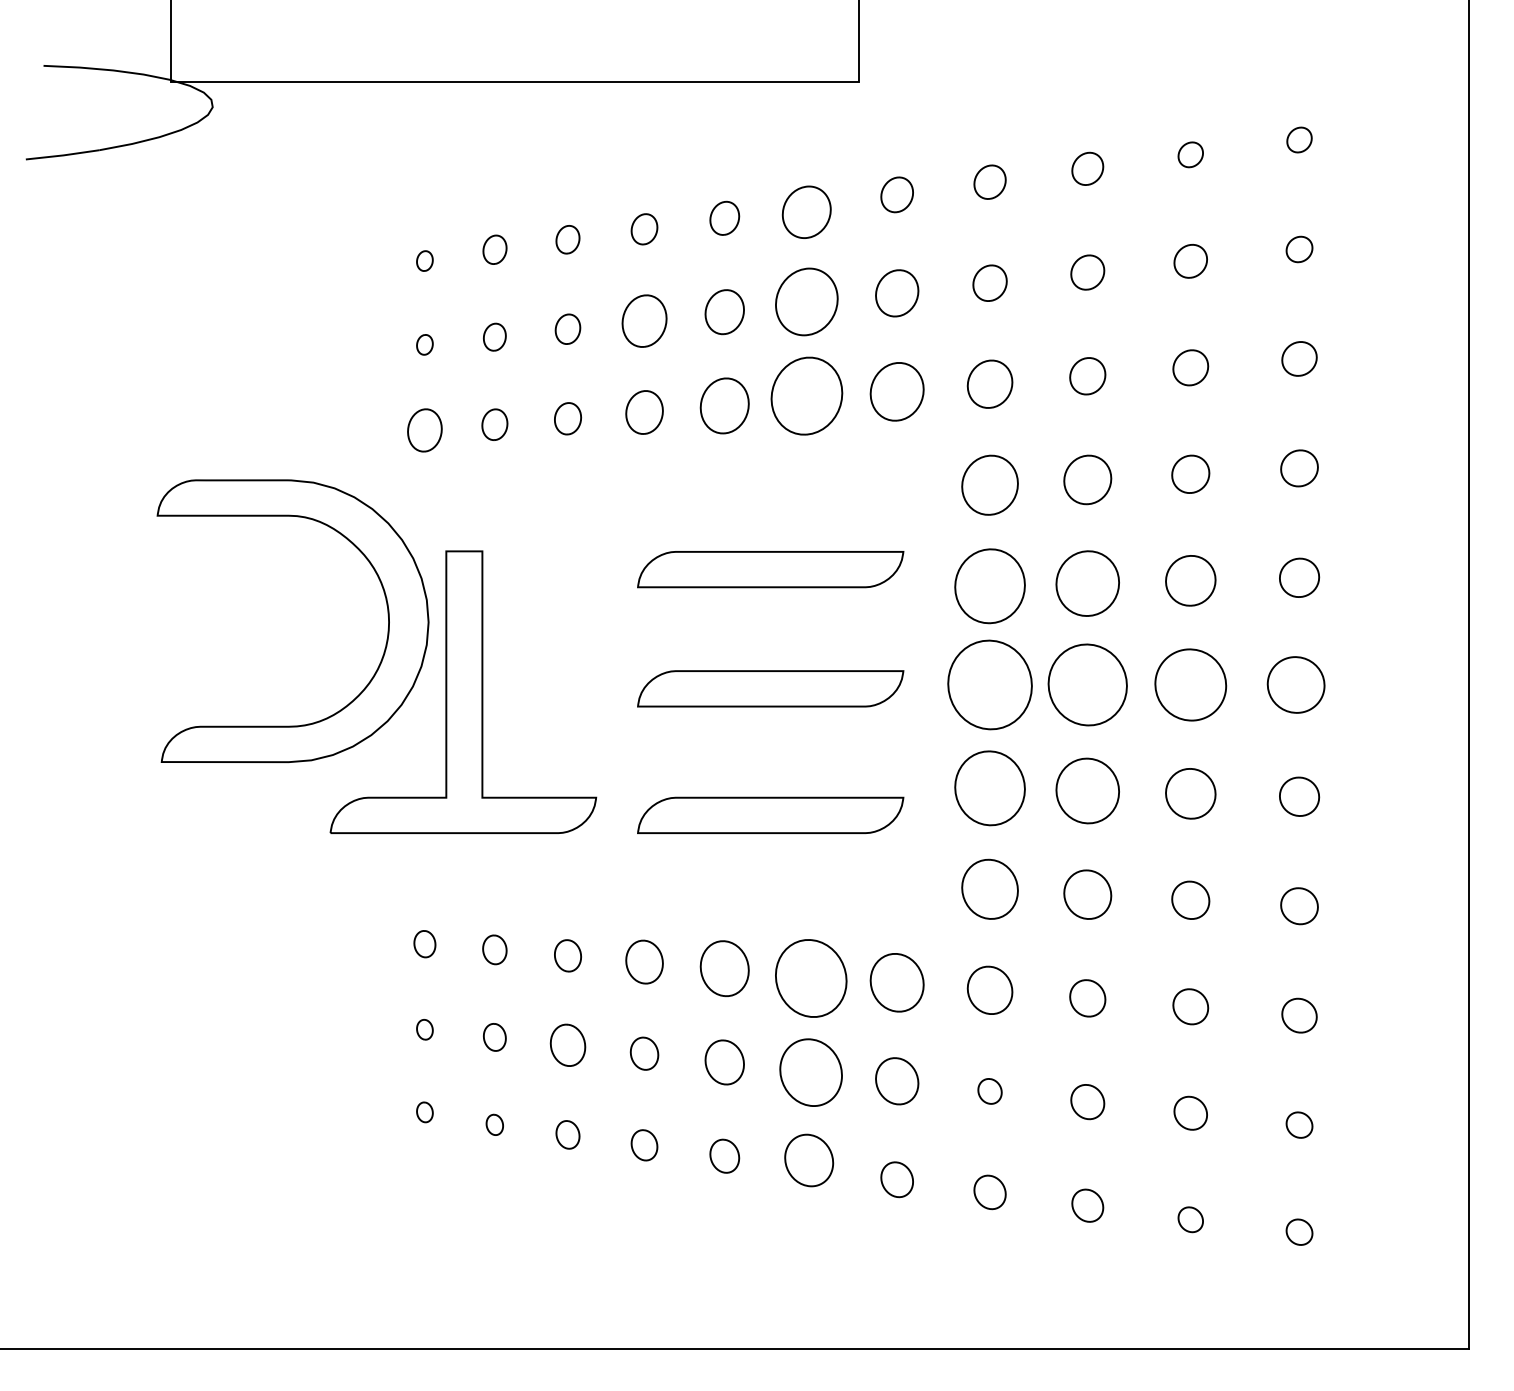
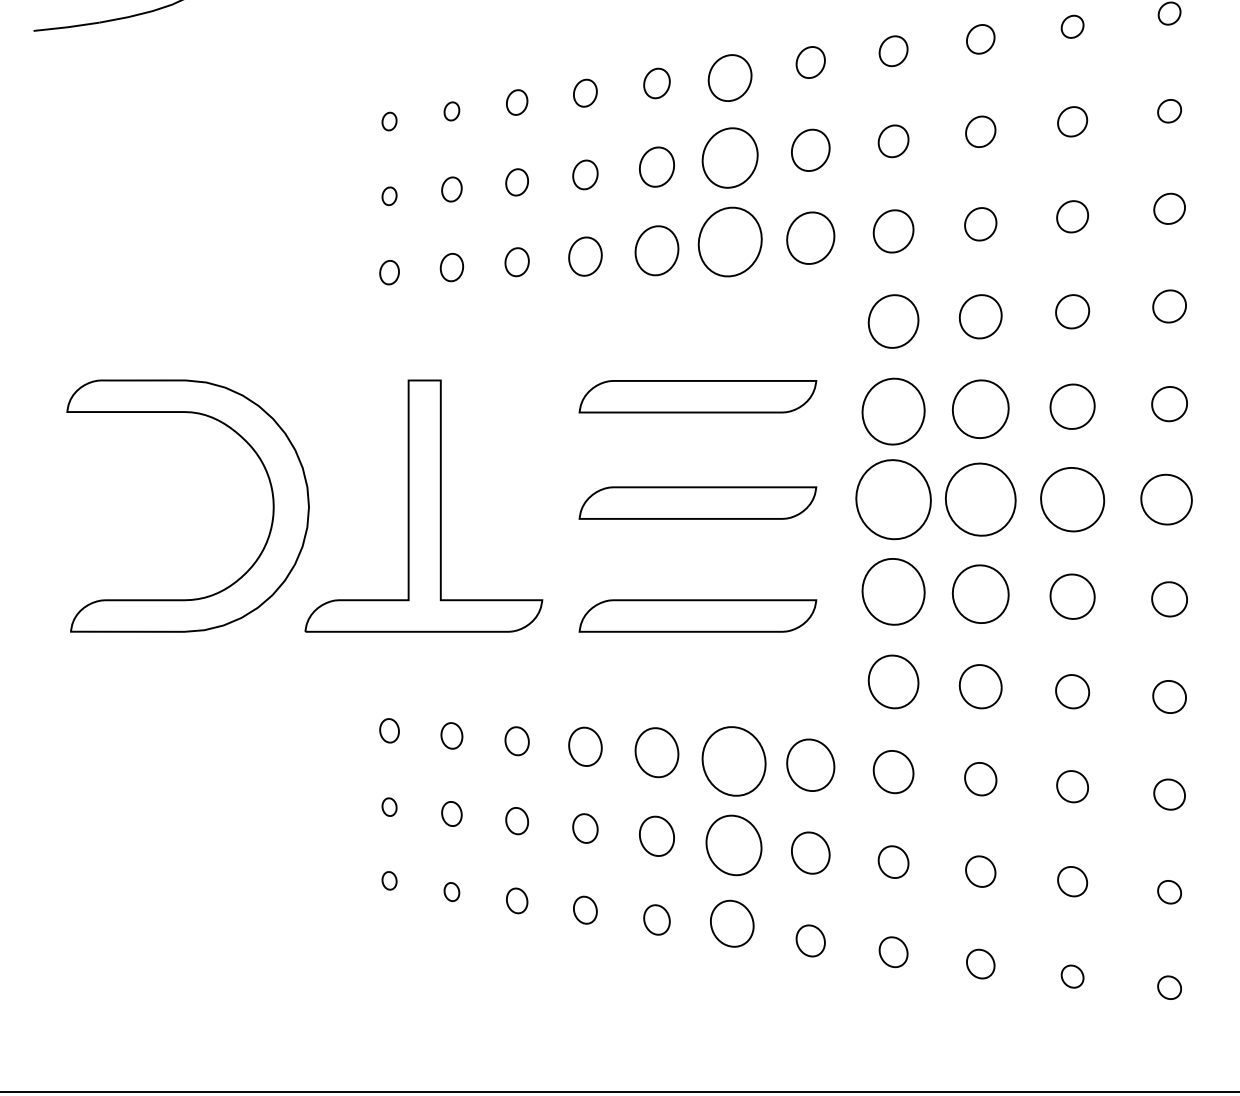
part: (494, 249) -> (451, 111), size x0.71
part: (644, 320) -> (585, 174), size x0.62
part: (424, 430) -> (389, 272), size x0.62
part: (387, 615) -> (272, 501), moved
part: (567, 1045) -> (516, 821), size x0.71
part: (989, 1091) -> (893, 862), size x1.43

